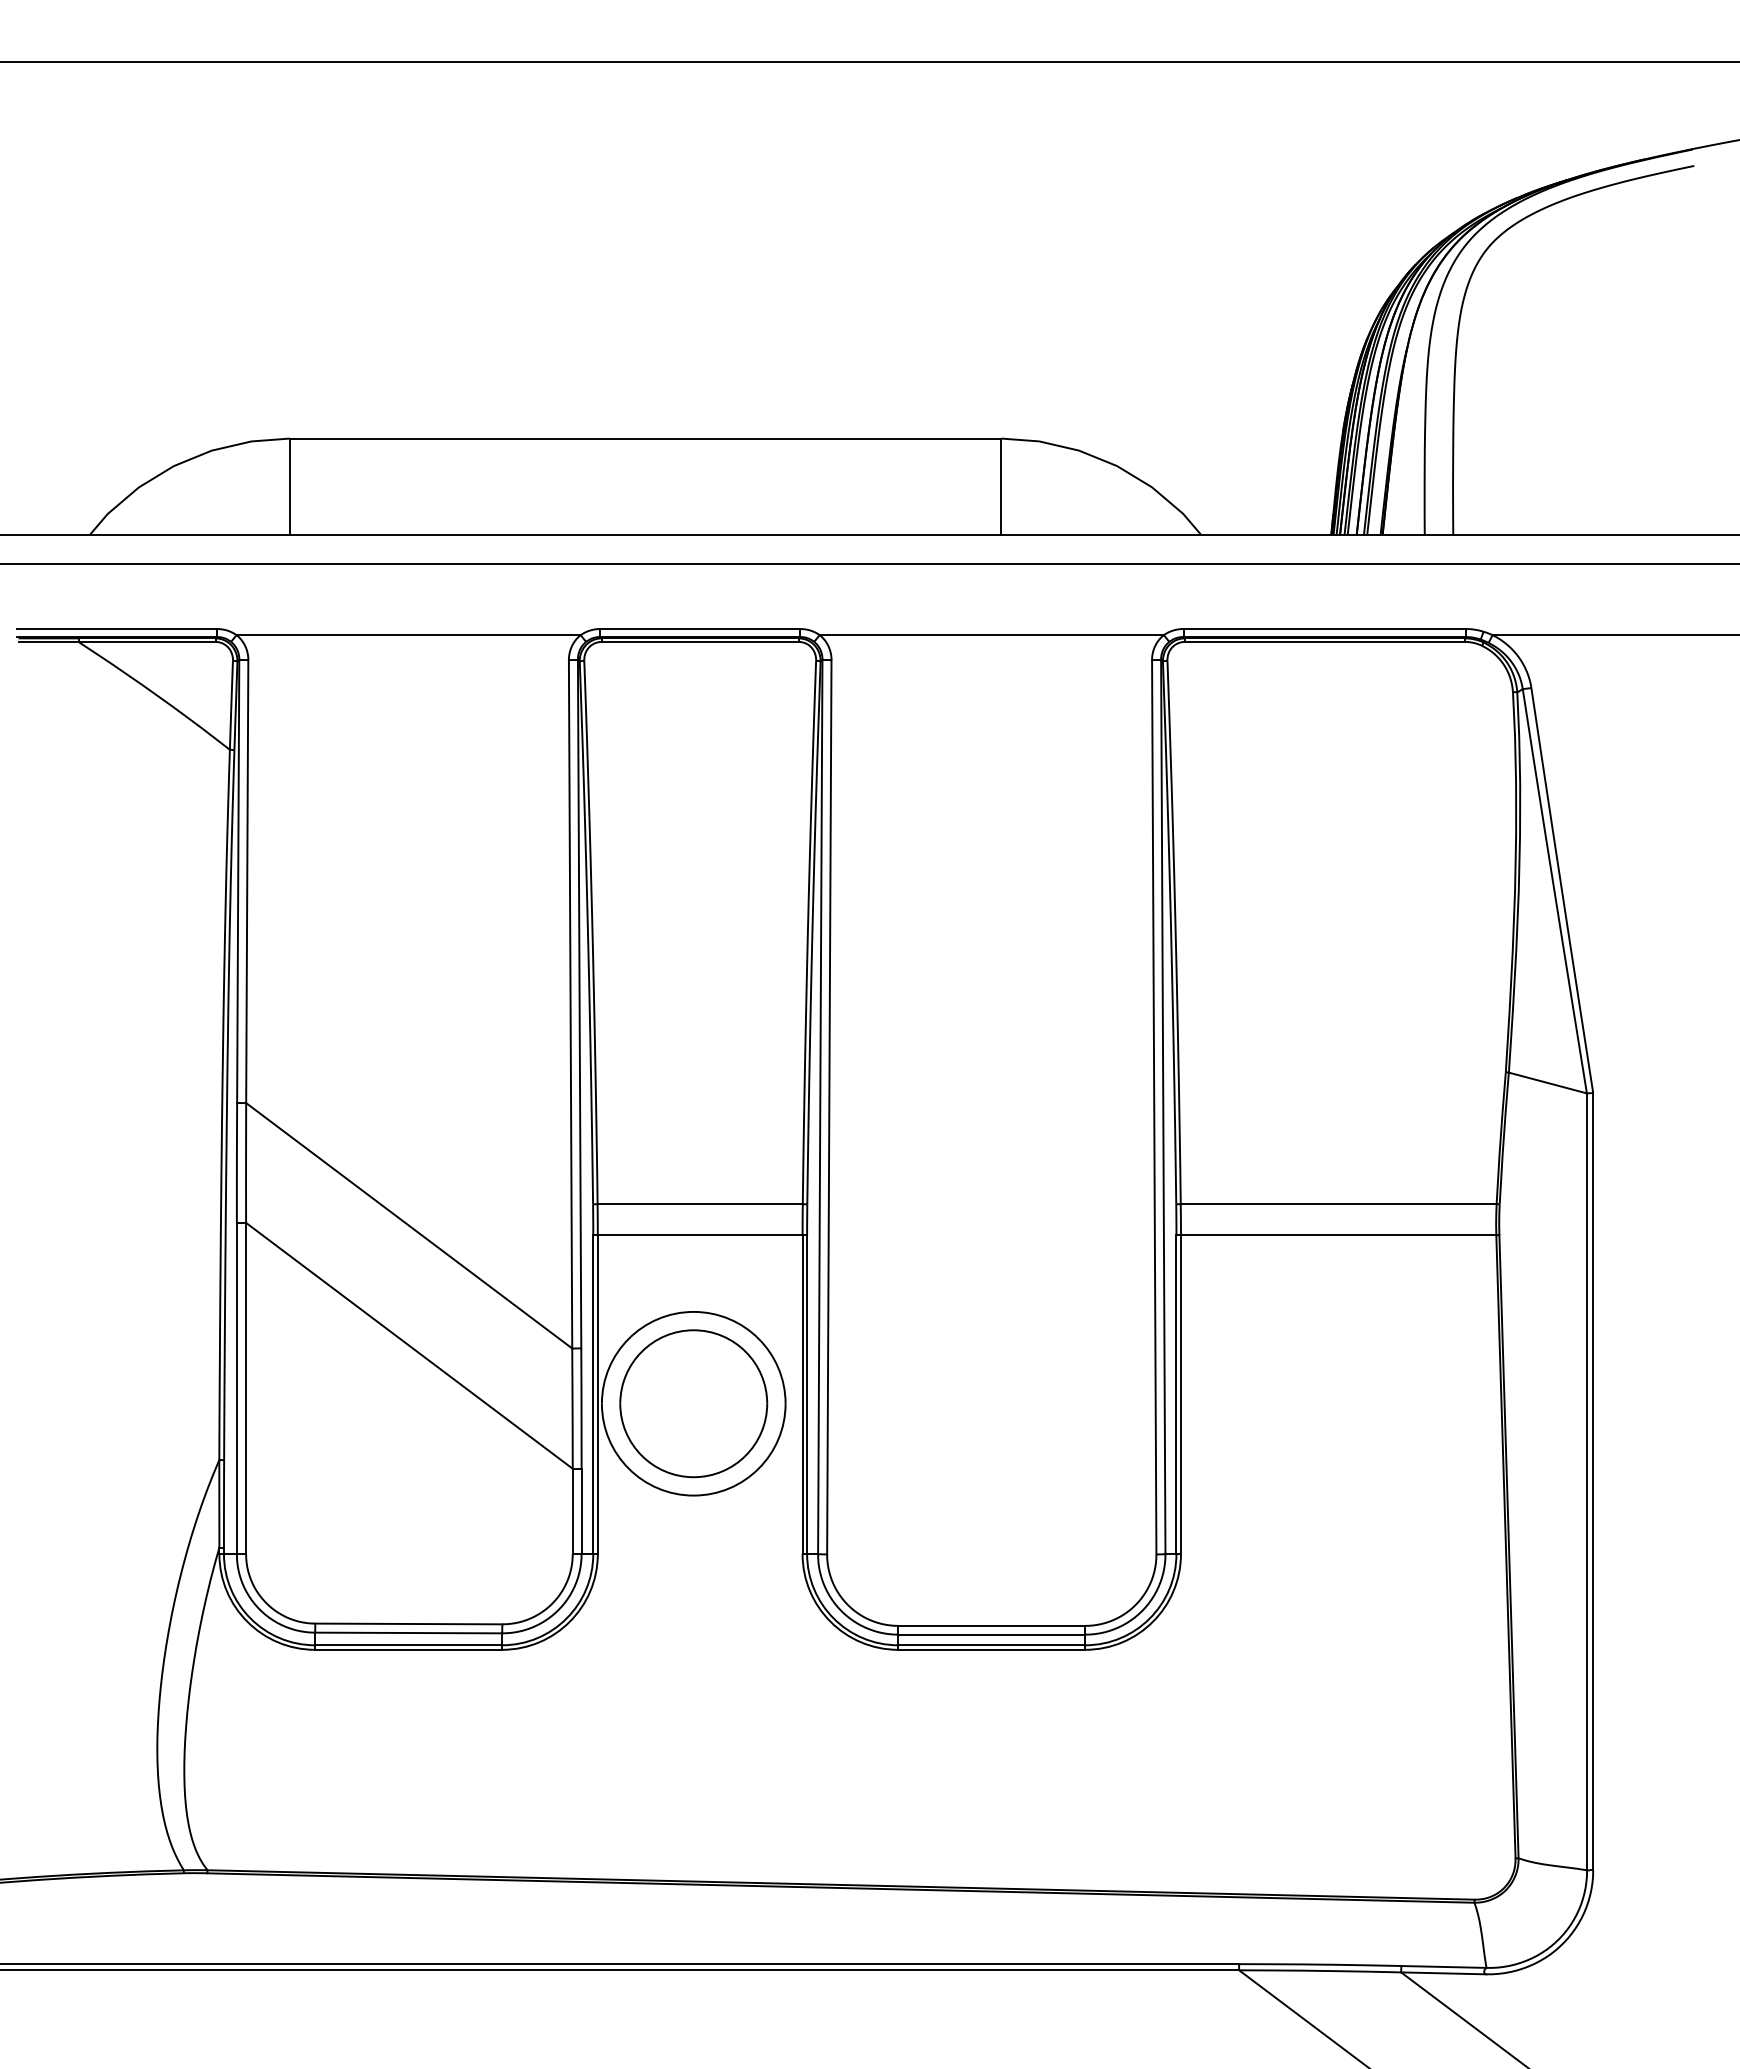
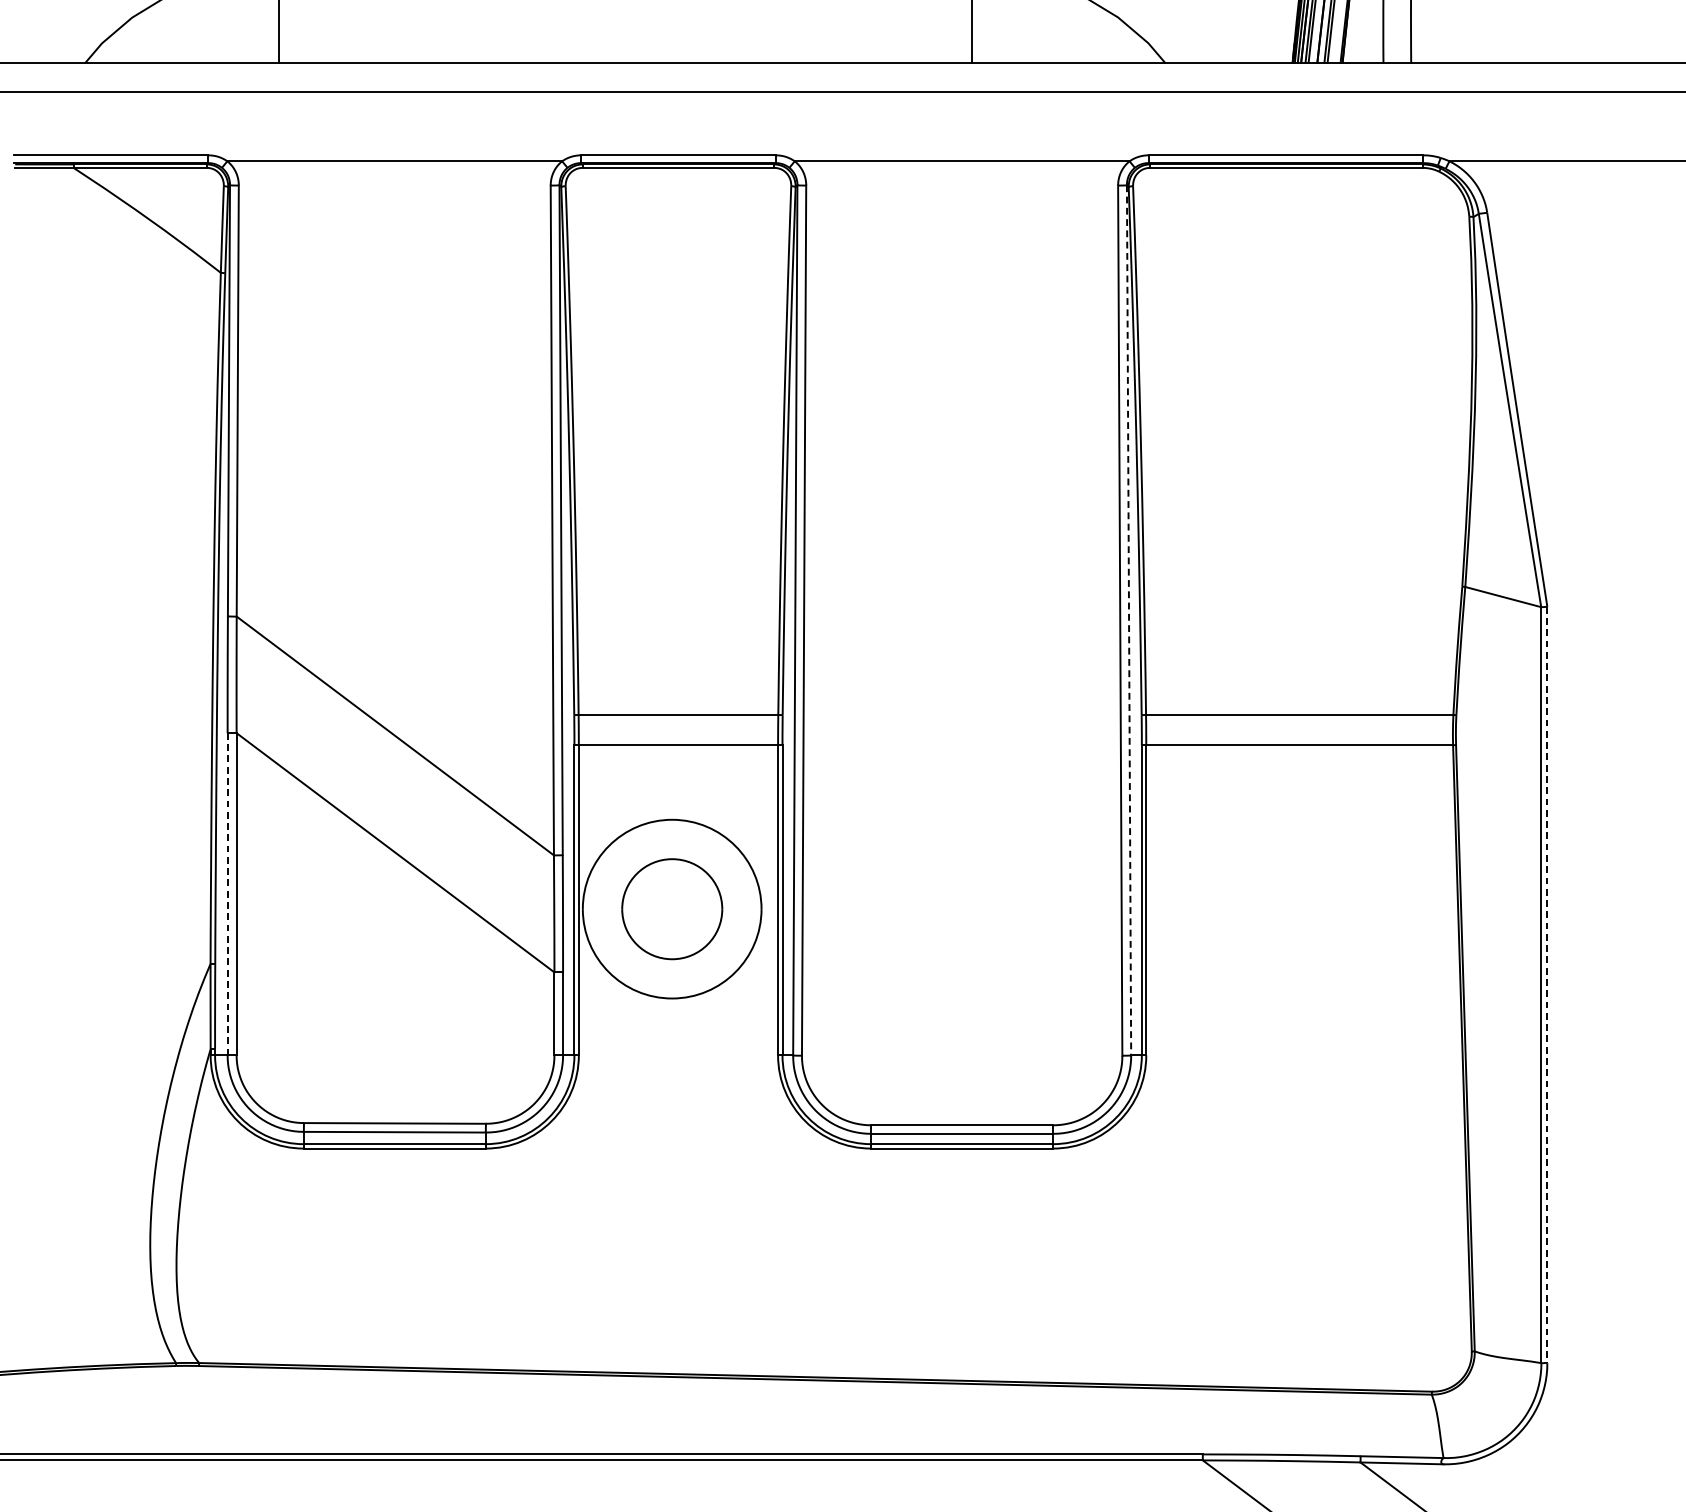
line: (1163, 1107) -> (1129, 620), solid -> dashed
line: (236, 1388) -> (227, 894), solid -> dashed
part: (693, 1403) -> (671, 908), size x0.7
line: (1593, 1481) -> (1547, 984), solid -> dashed

